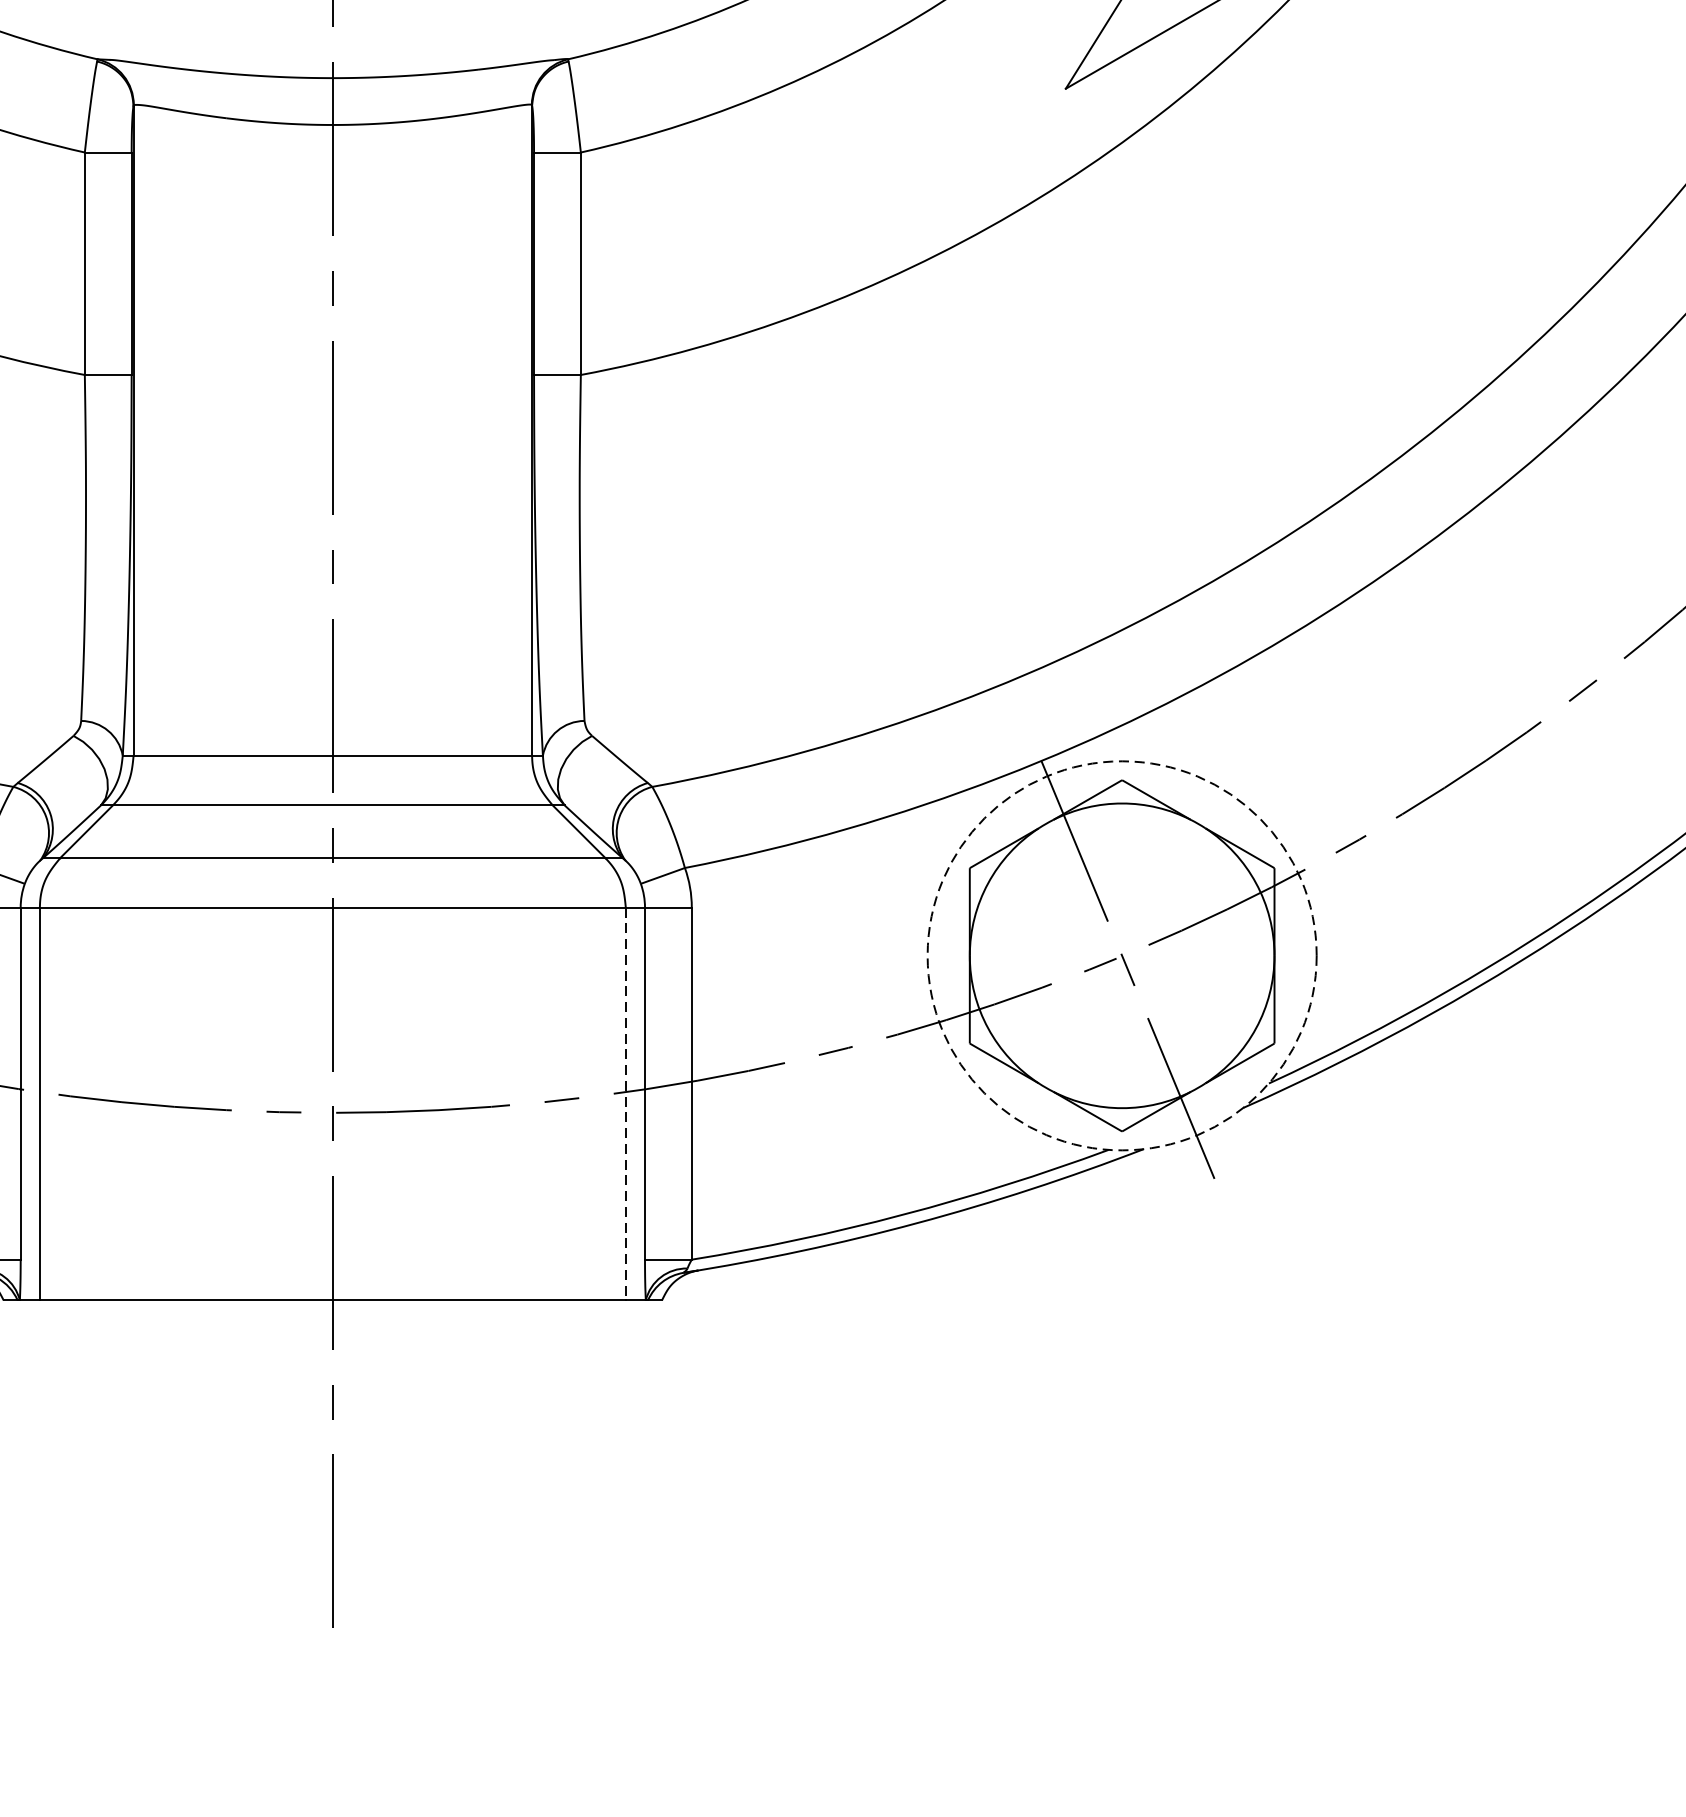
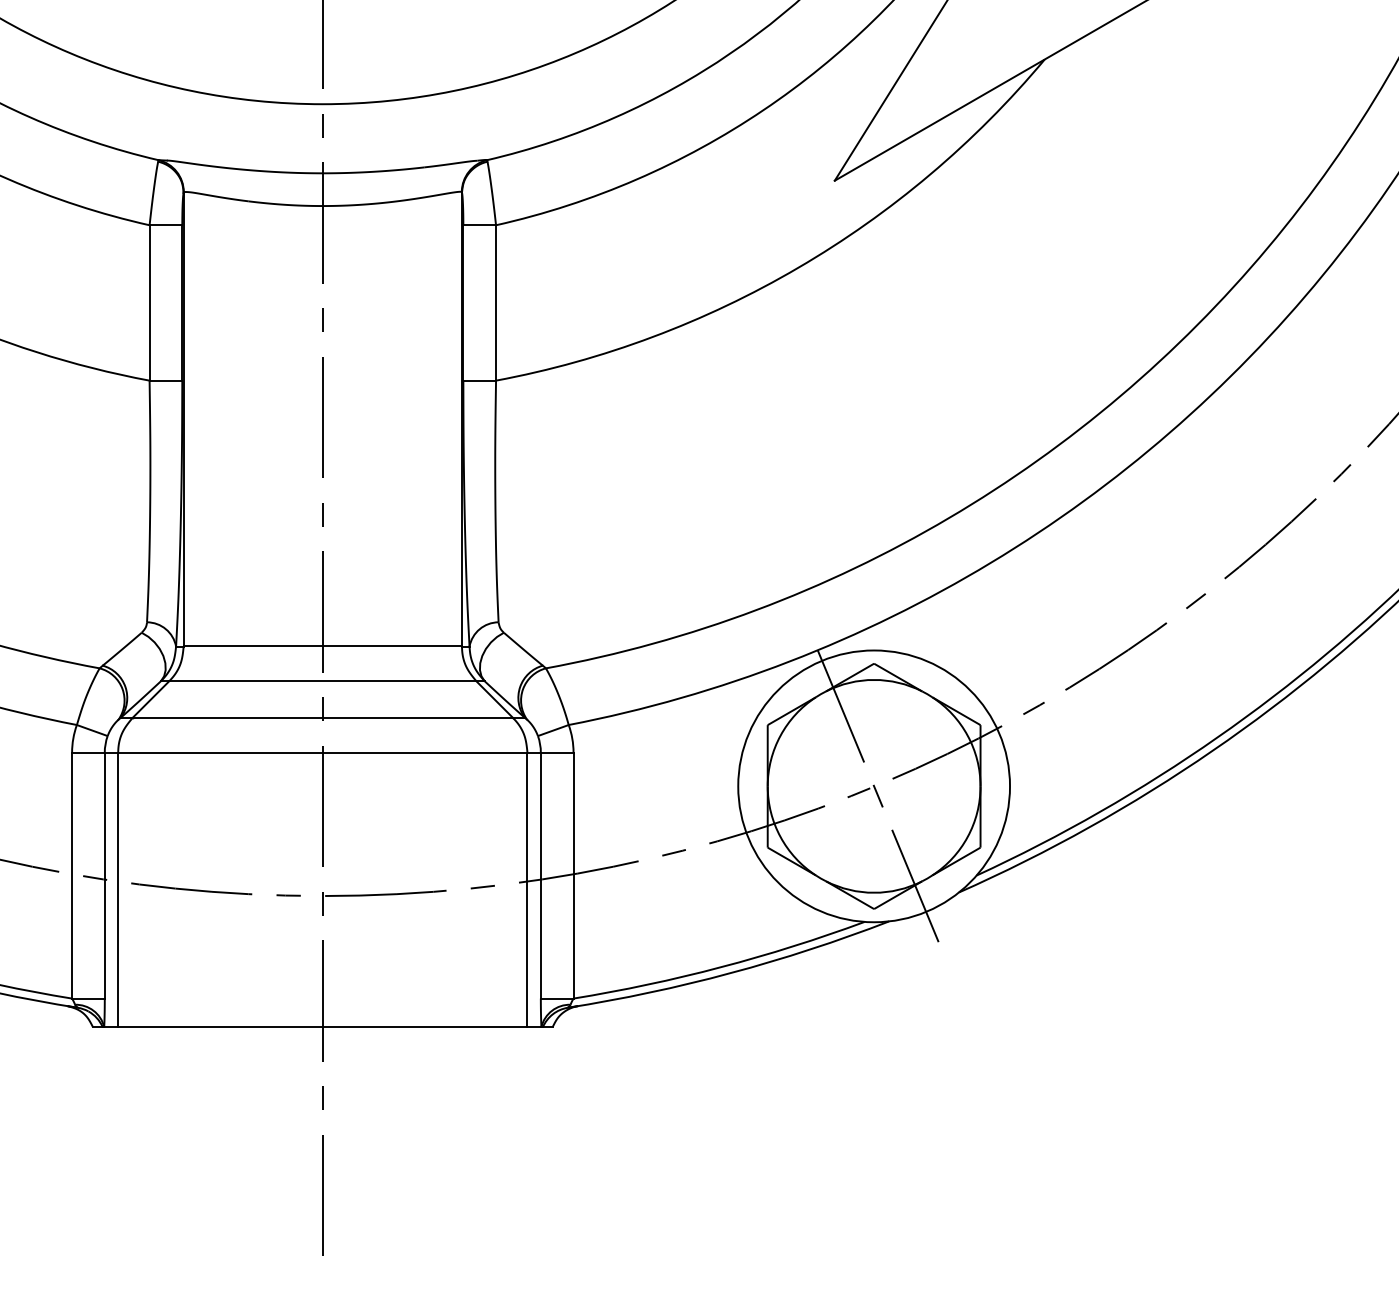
circle: (1122, 956) -> (874, 786), dashed -> solid
line: (625, 1104) -> (527, 890), dashed -> solid

